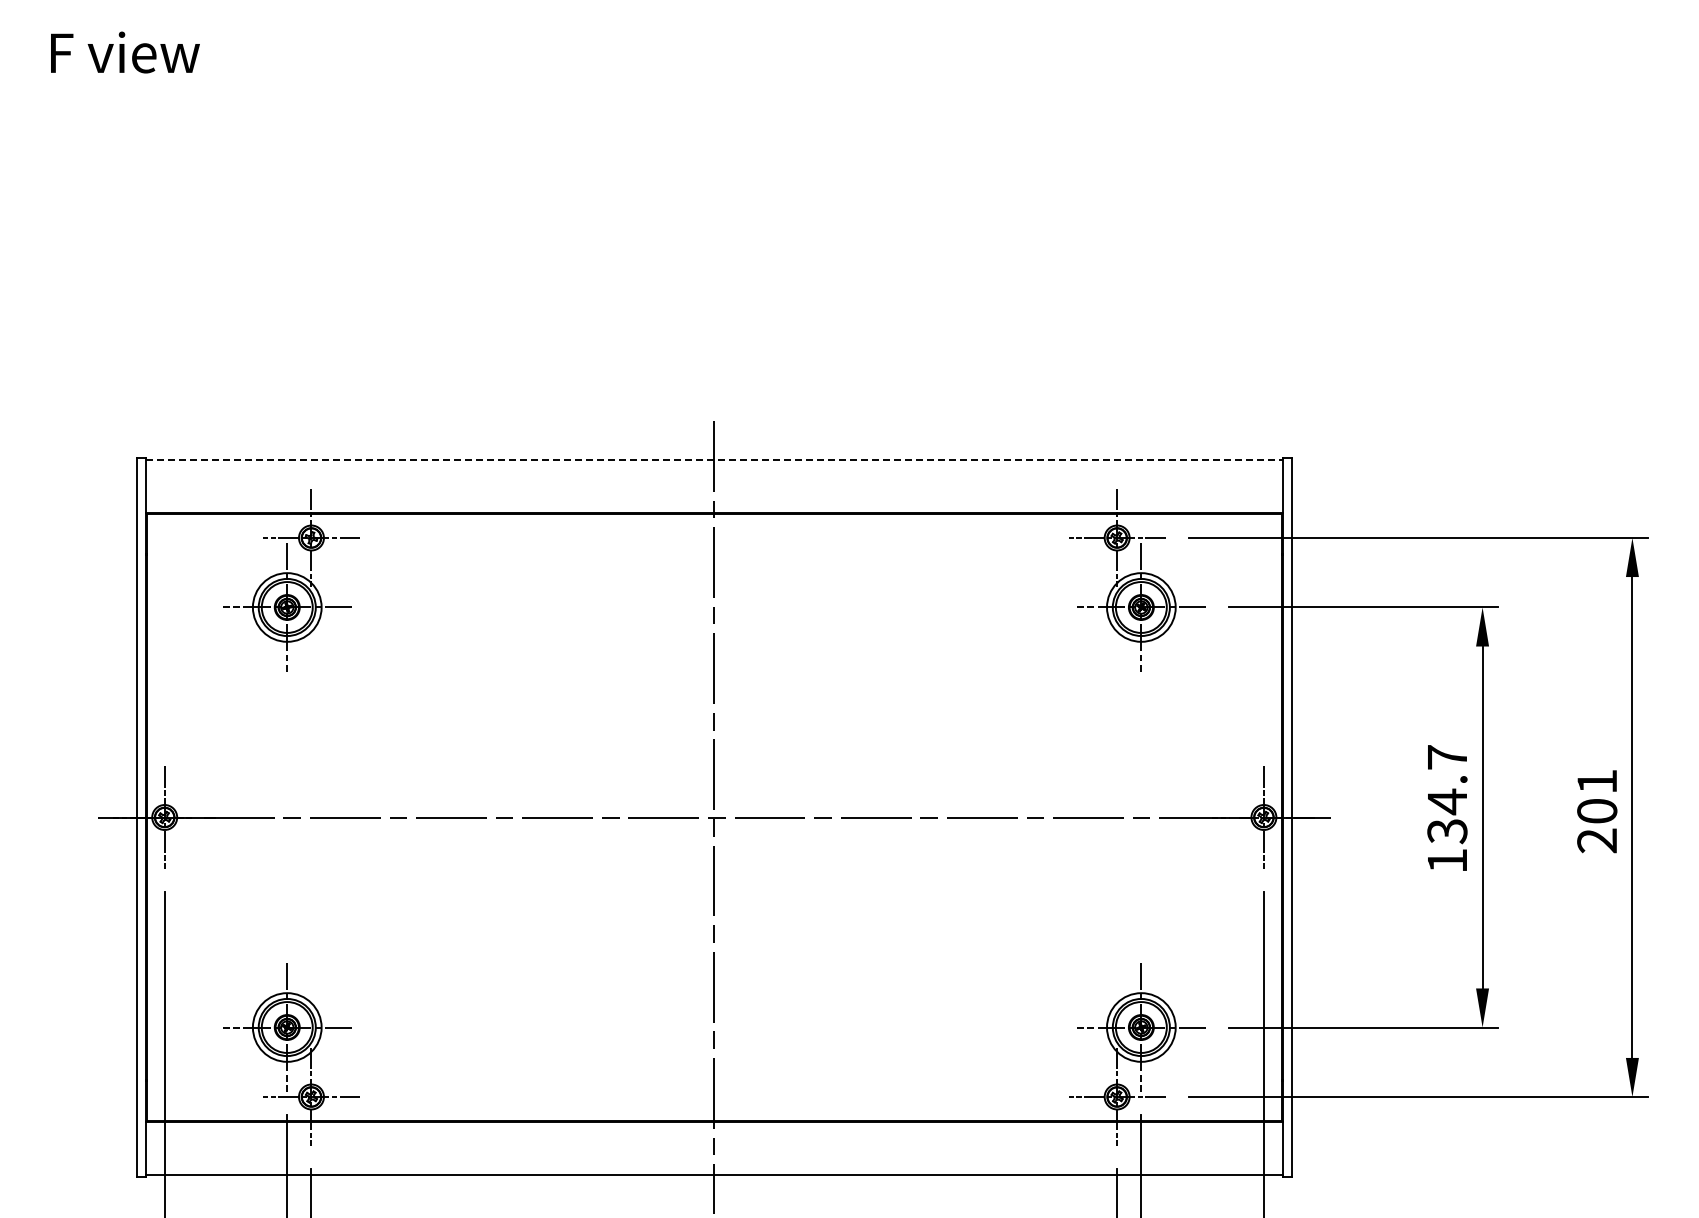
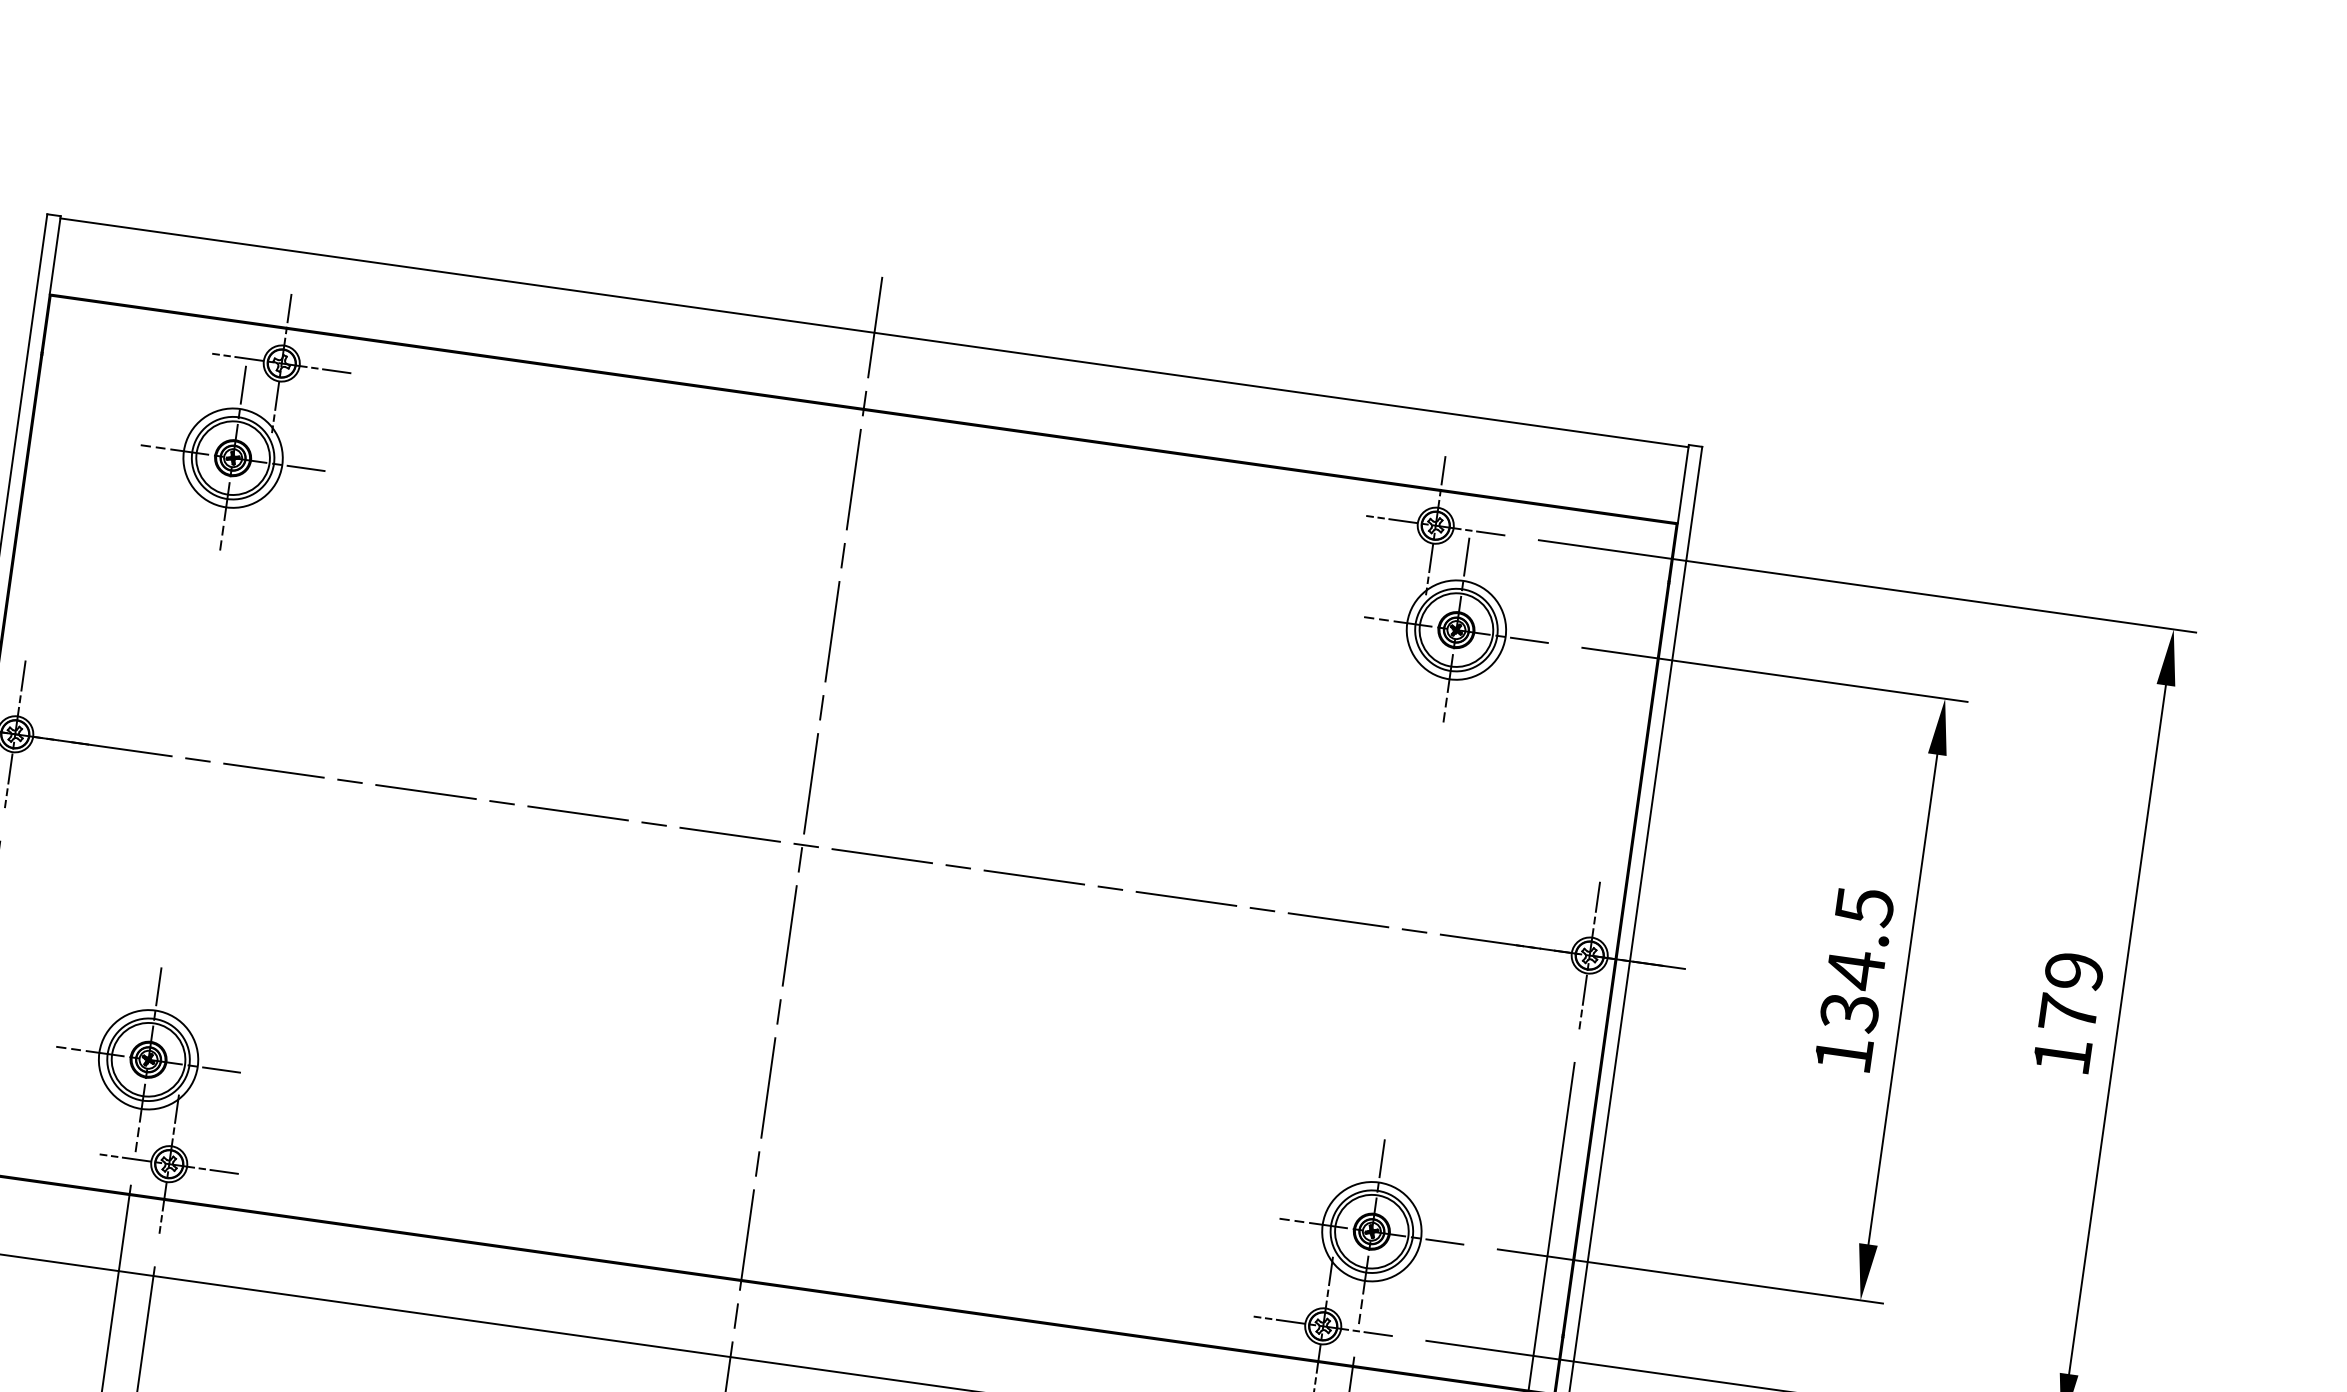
line: (714, 459) -> (874, 332), dashed -> solid
text: (1447, 757) -> (1864, 906), 134.7 -> 134.5
text: (1597, 811) -> (2068, 1014), 201 -> 179

